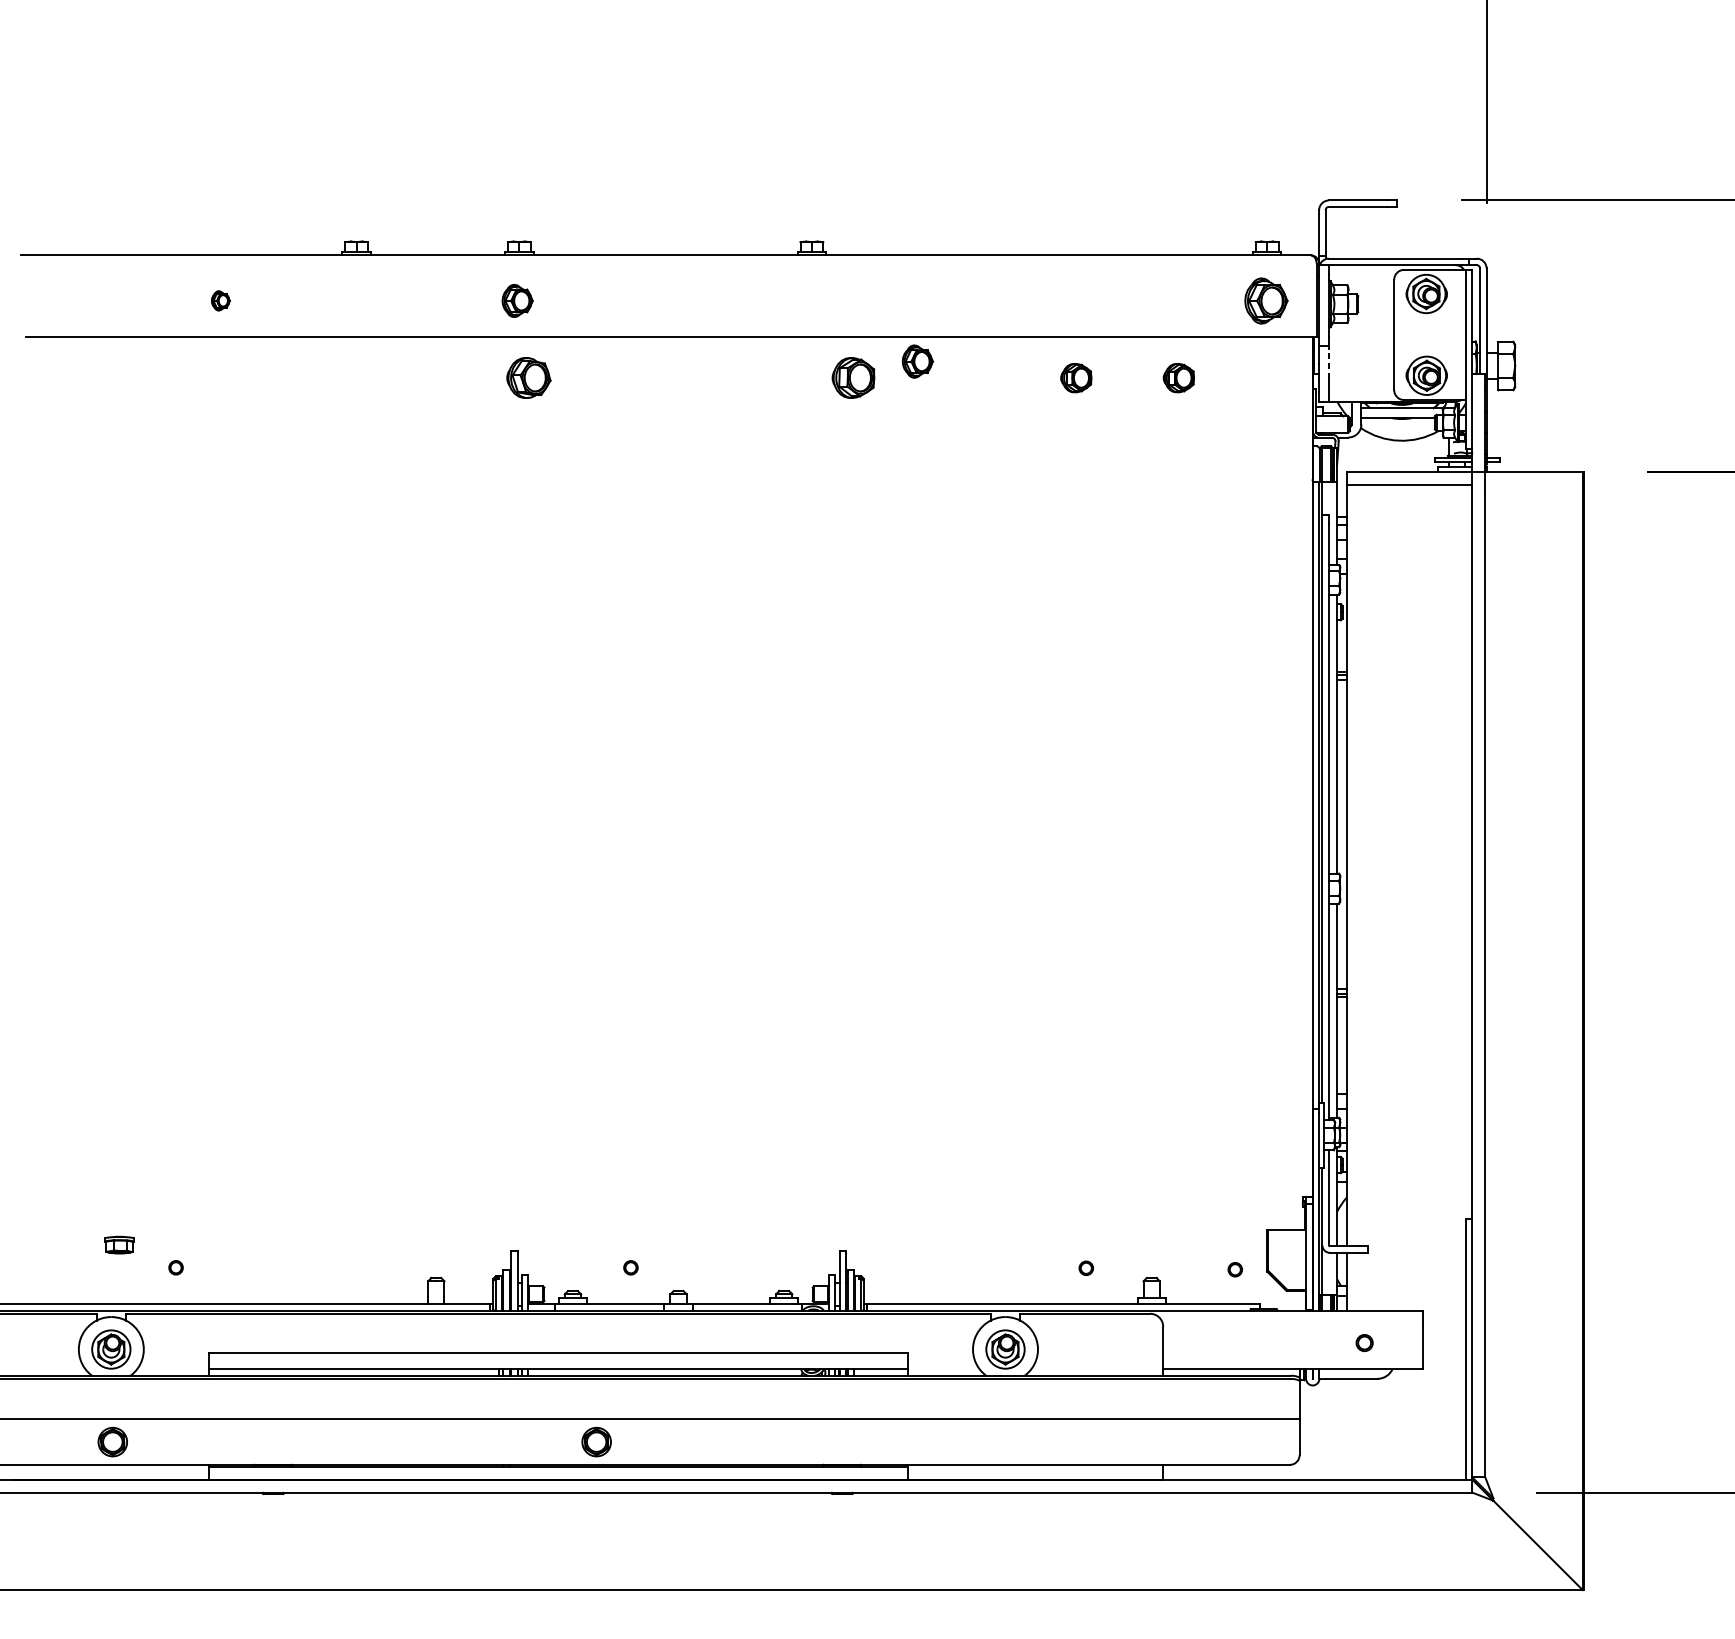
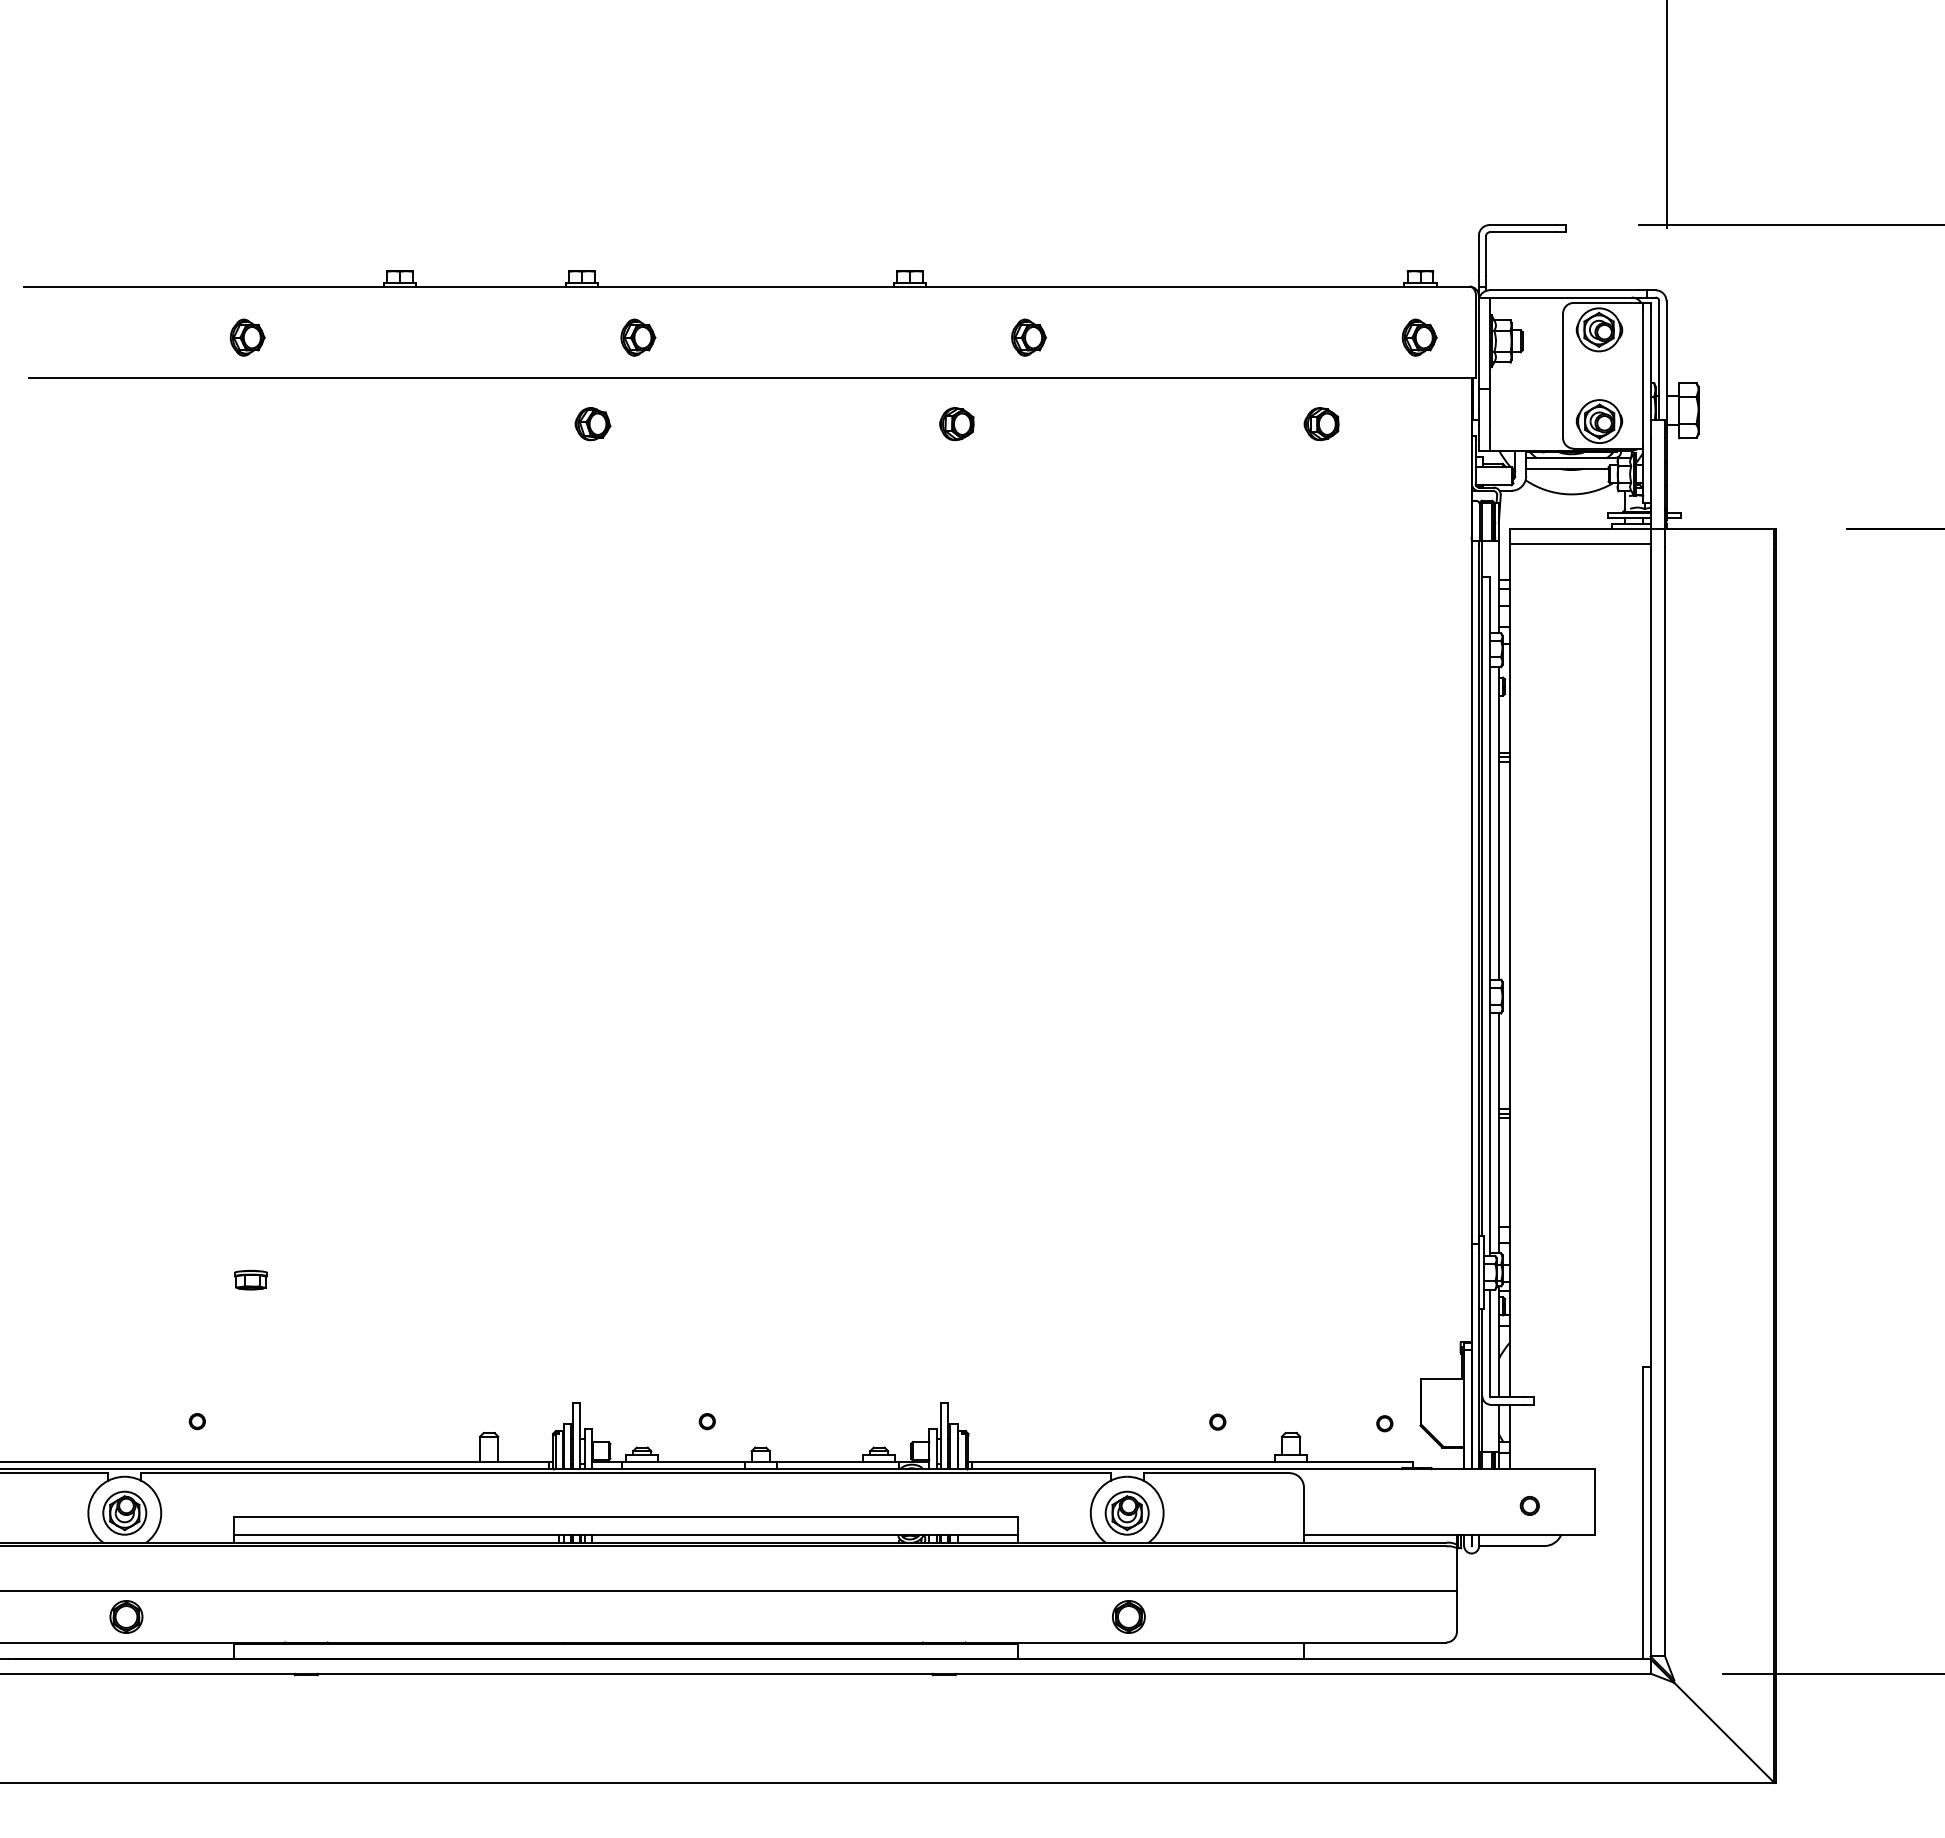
part: (220, 300) -> (247, 337), size x1.67
part: (517, 300) -> (638, 337), moved
part: (1266, 300) -> (1419, 337), size x0.71
part: (917, 361) -> (1028, 337), moved
line: (1328, 362) -> (1489, 406), dashed -> solid
part: (528, 378) -> (592, 424), size x0.71
part: (853, 378) -> (956, 424), size x0.71
part: (1076, 378) -> (1206, 424), removed
part: (119, 1244) -> (250, 1279), moved
part: (596, 1441) -> (1128, 1616), moved

